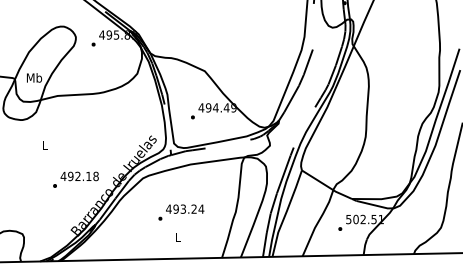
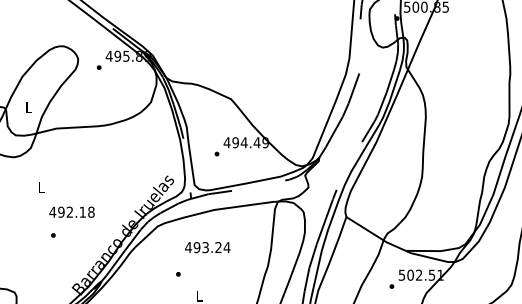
text: (34, 77) -> (28, 106), Mb -> L
text: (79, 176) -> (71, 212), moved
text: (185, 208) -> (208, 246), moved

